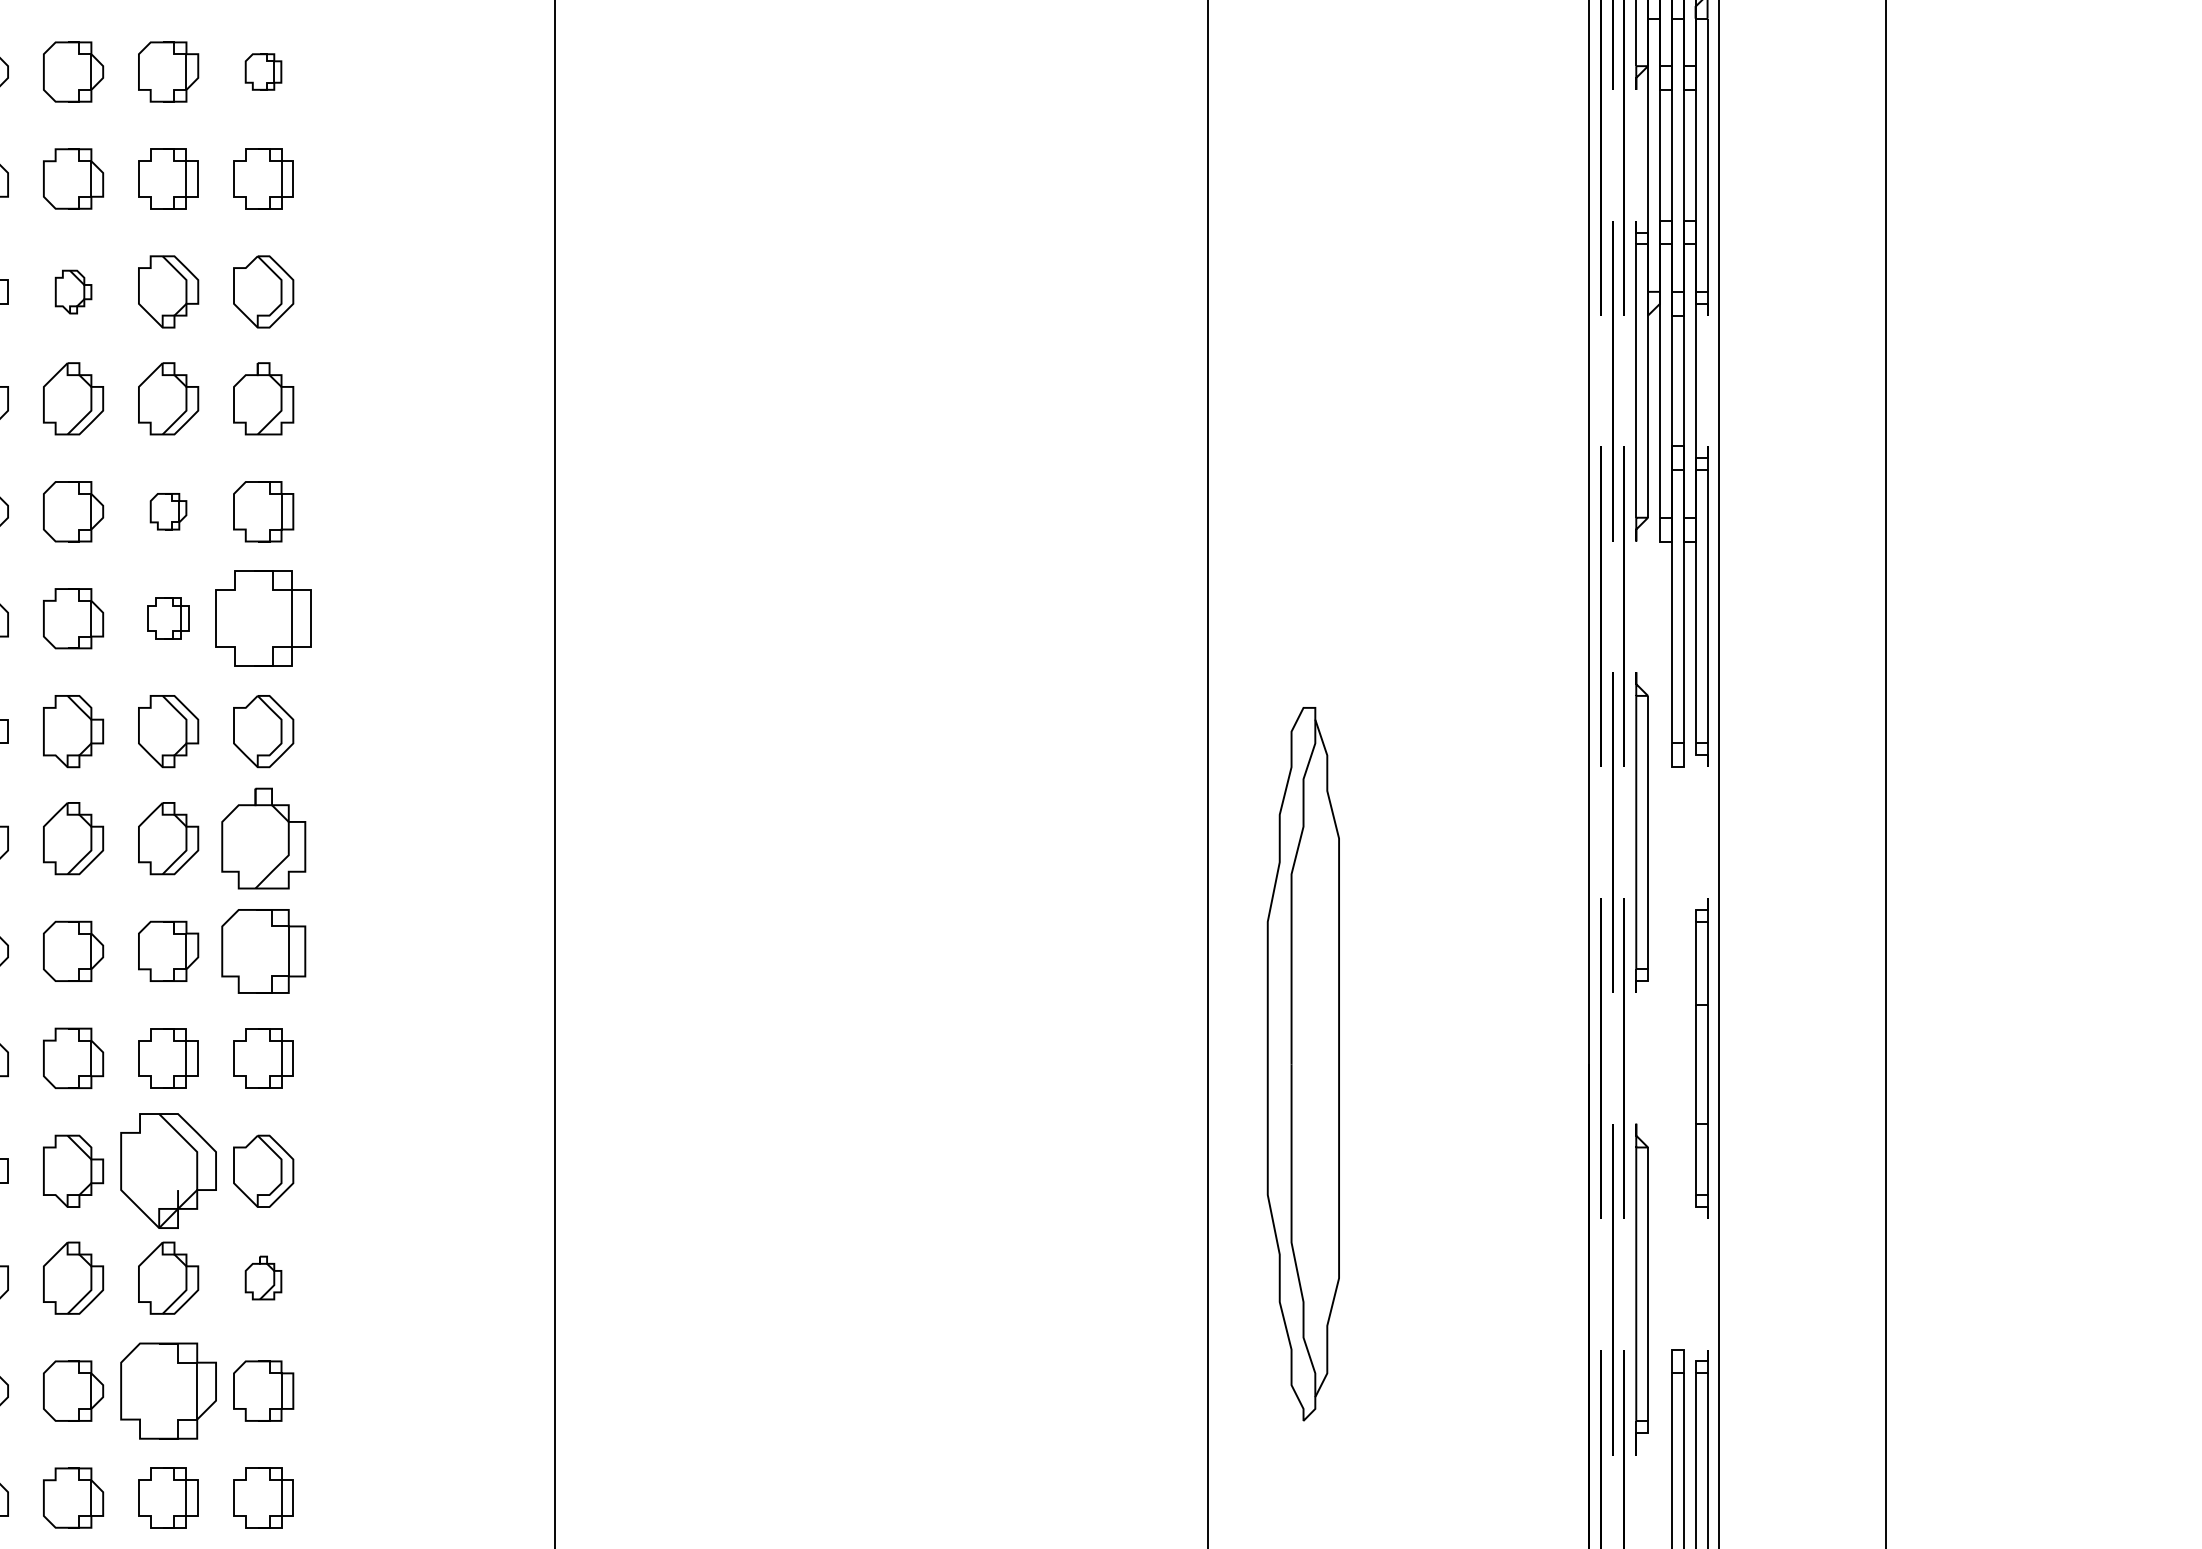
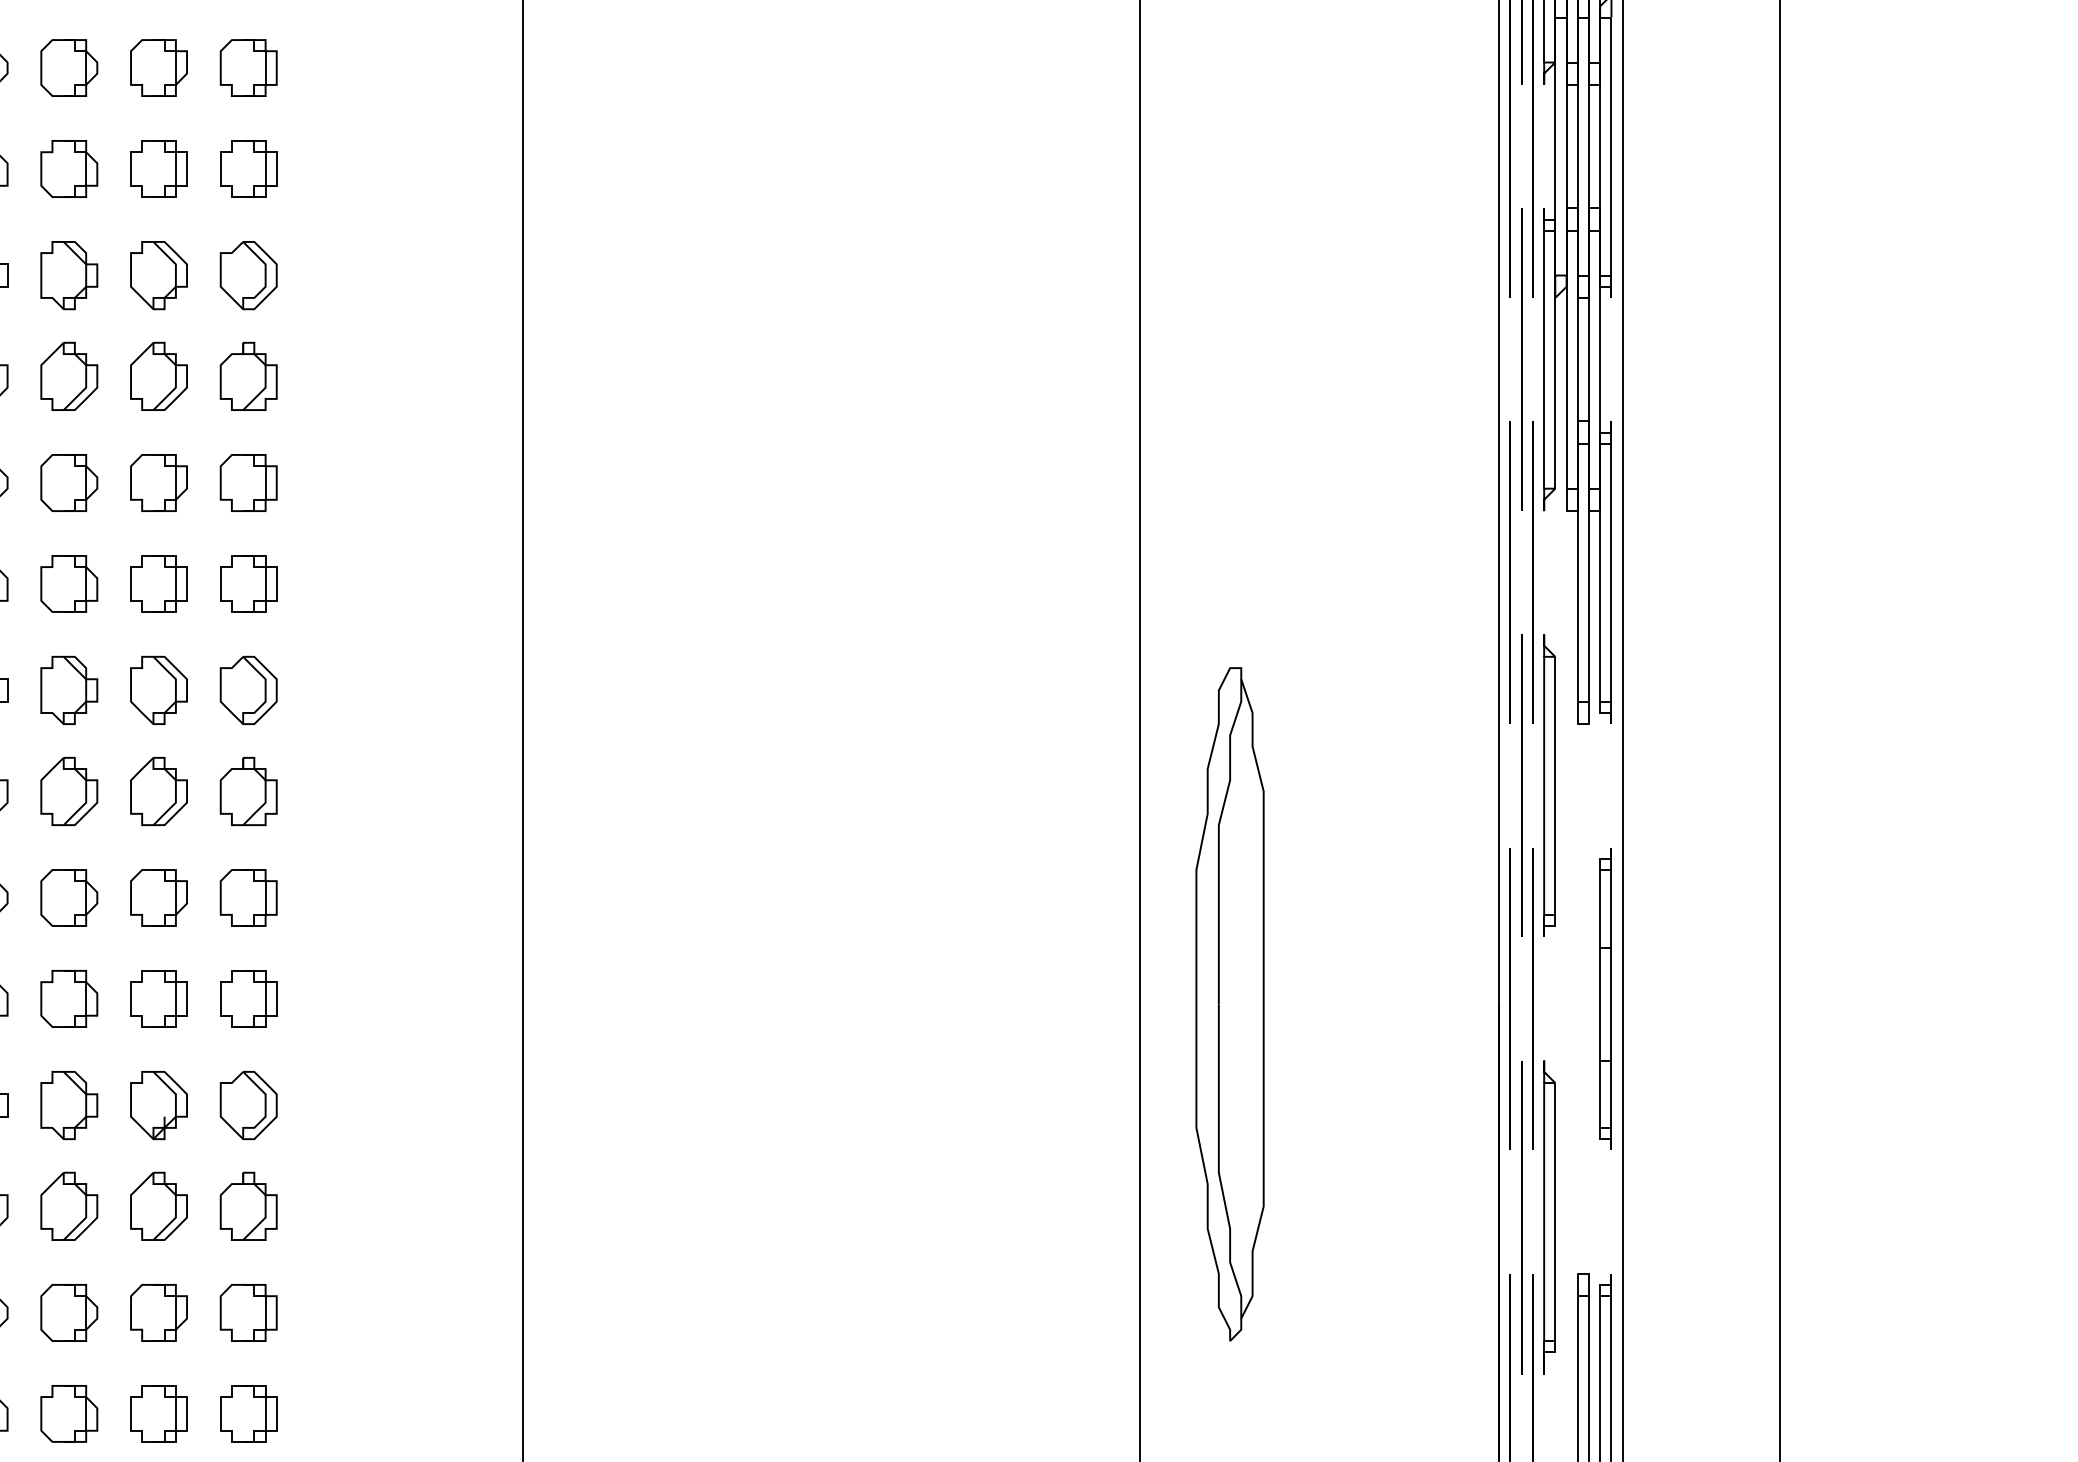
part: (263, 71) -> (248, 67), size x1.67
part: (73, 291) -> (69, 275), size x1.67
part: (168, 511) -> (158, 482), size x1.67
part: (168, 618) -> (158, 583), size x1.43
part: (263, 618) -> (248, 583), size x0.62
part: (263, 838) -> (248, 791), size x0.71
part: (263, 950) -> (248, 897), size x0.71
part: (168, 1171) -> (158, 1105), size x0.62
part: (263, 1277) -> (248, 1205), size x1.67
part: (168, 1390) -> (158, 1312), size x0.62

